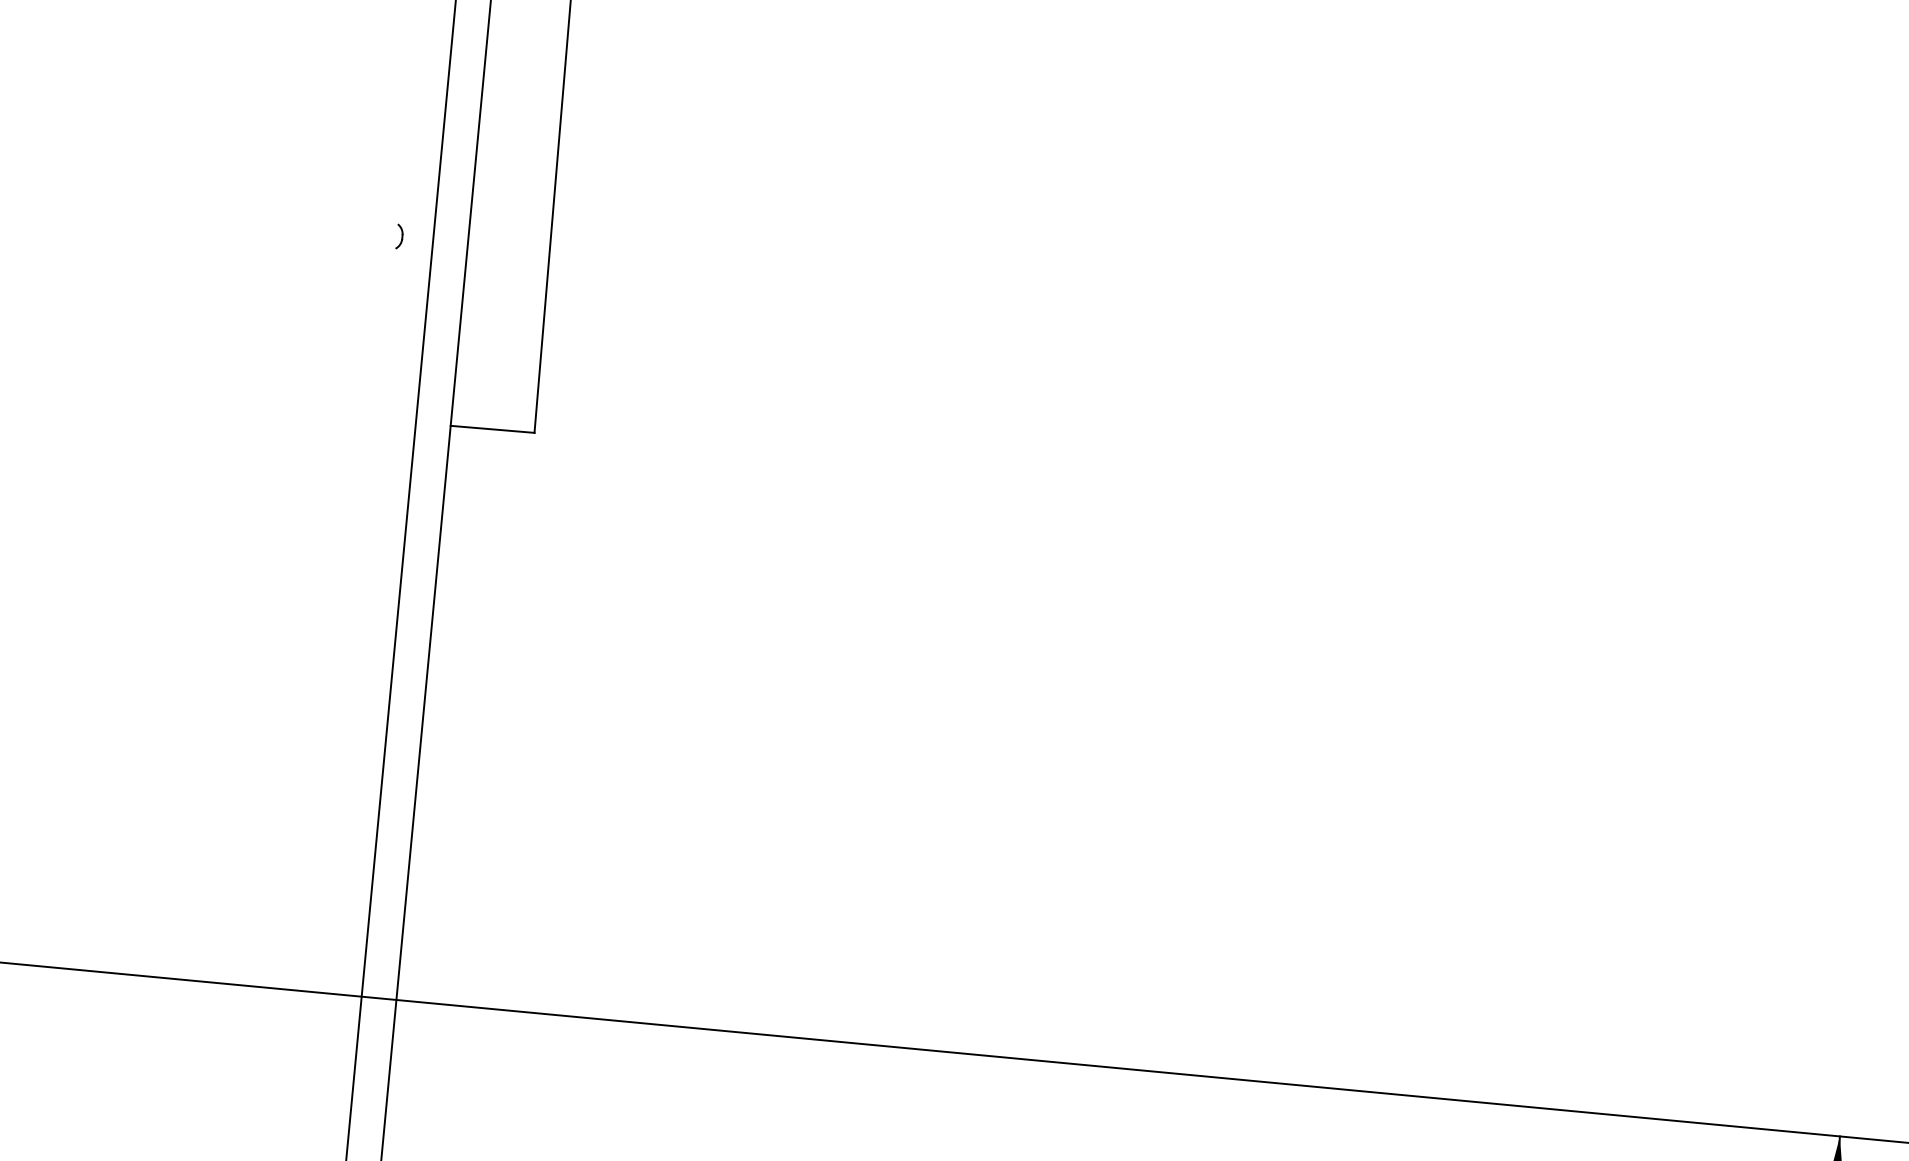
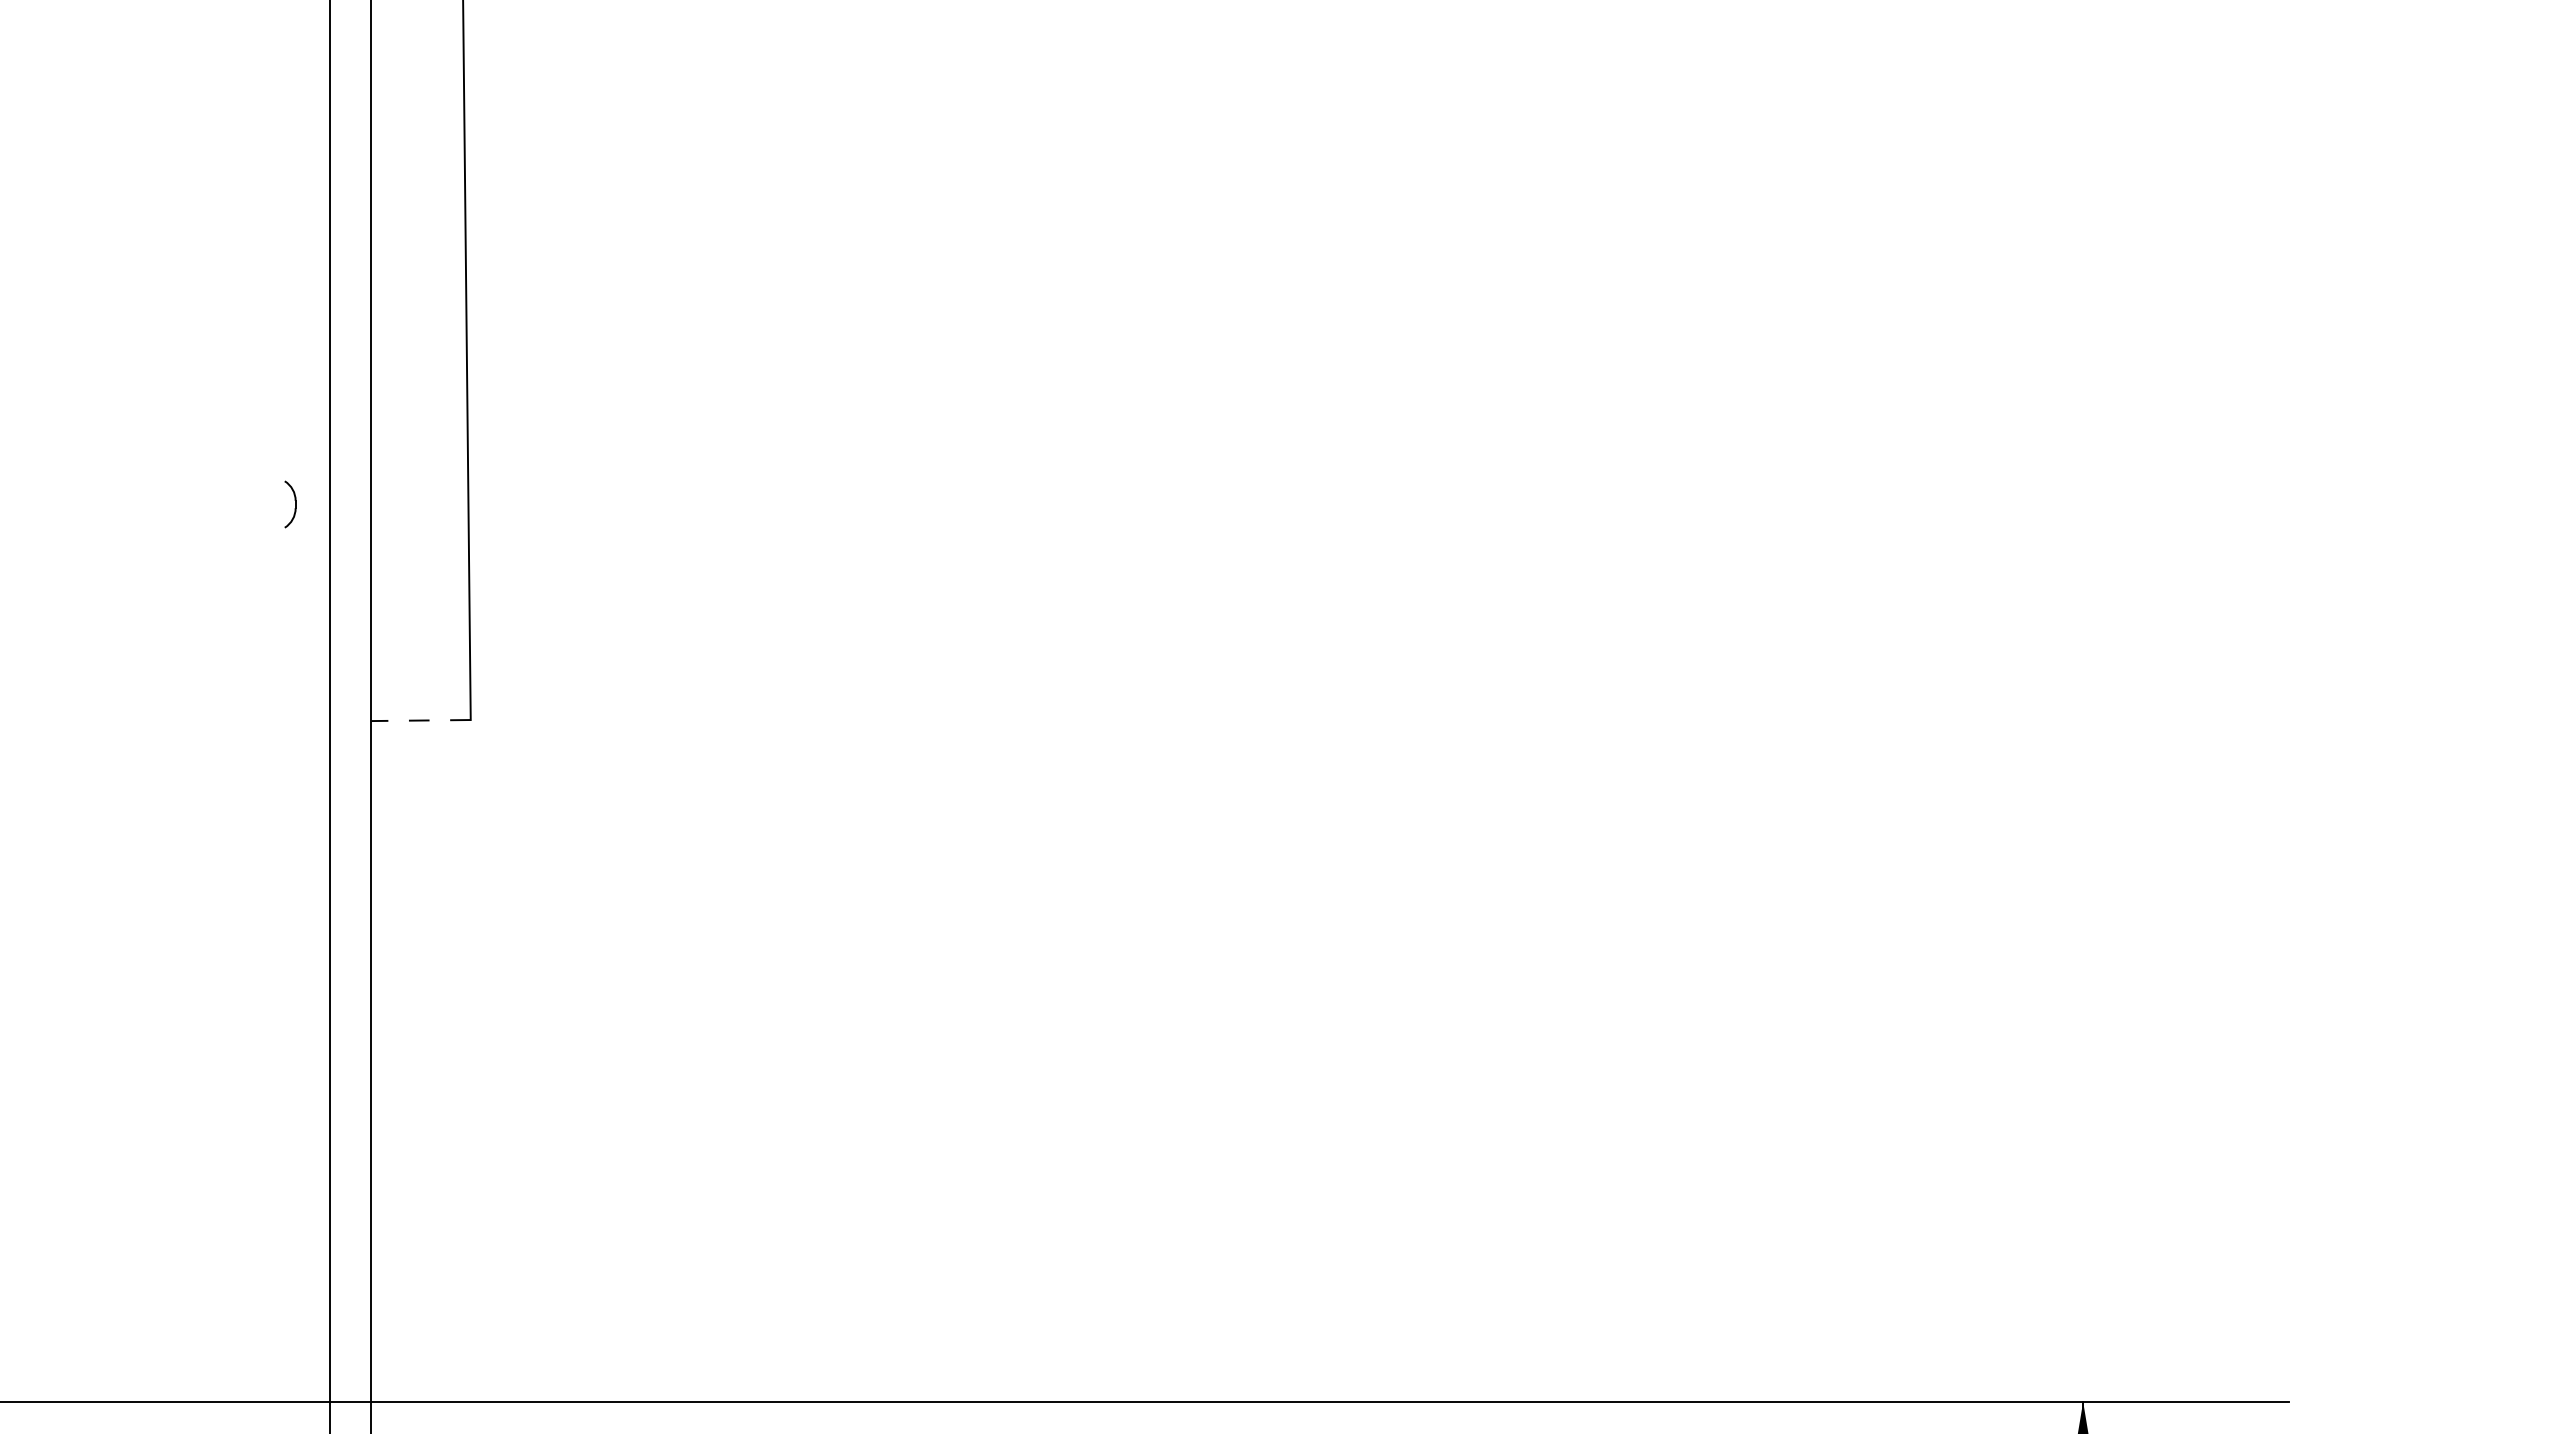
part: (399, 236) -> (290, 504), size x1.6
line: (492, 429) -> (421, 720), solid -> dashed

